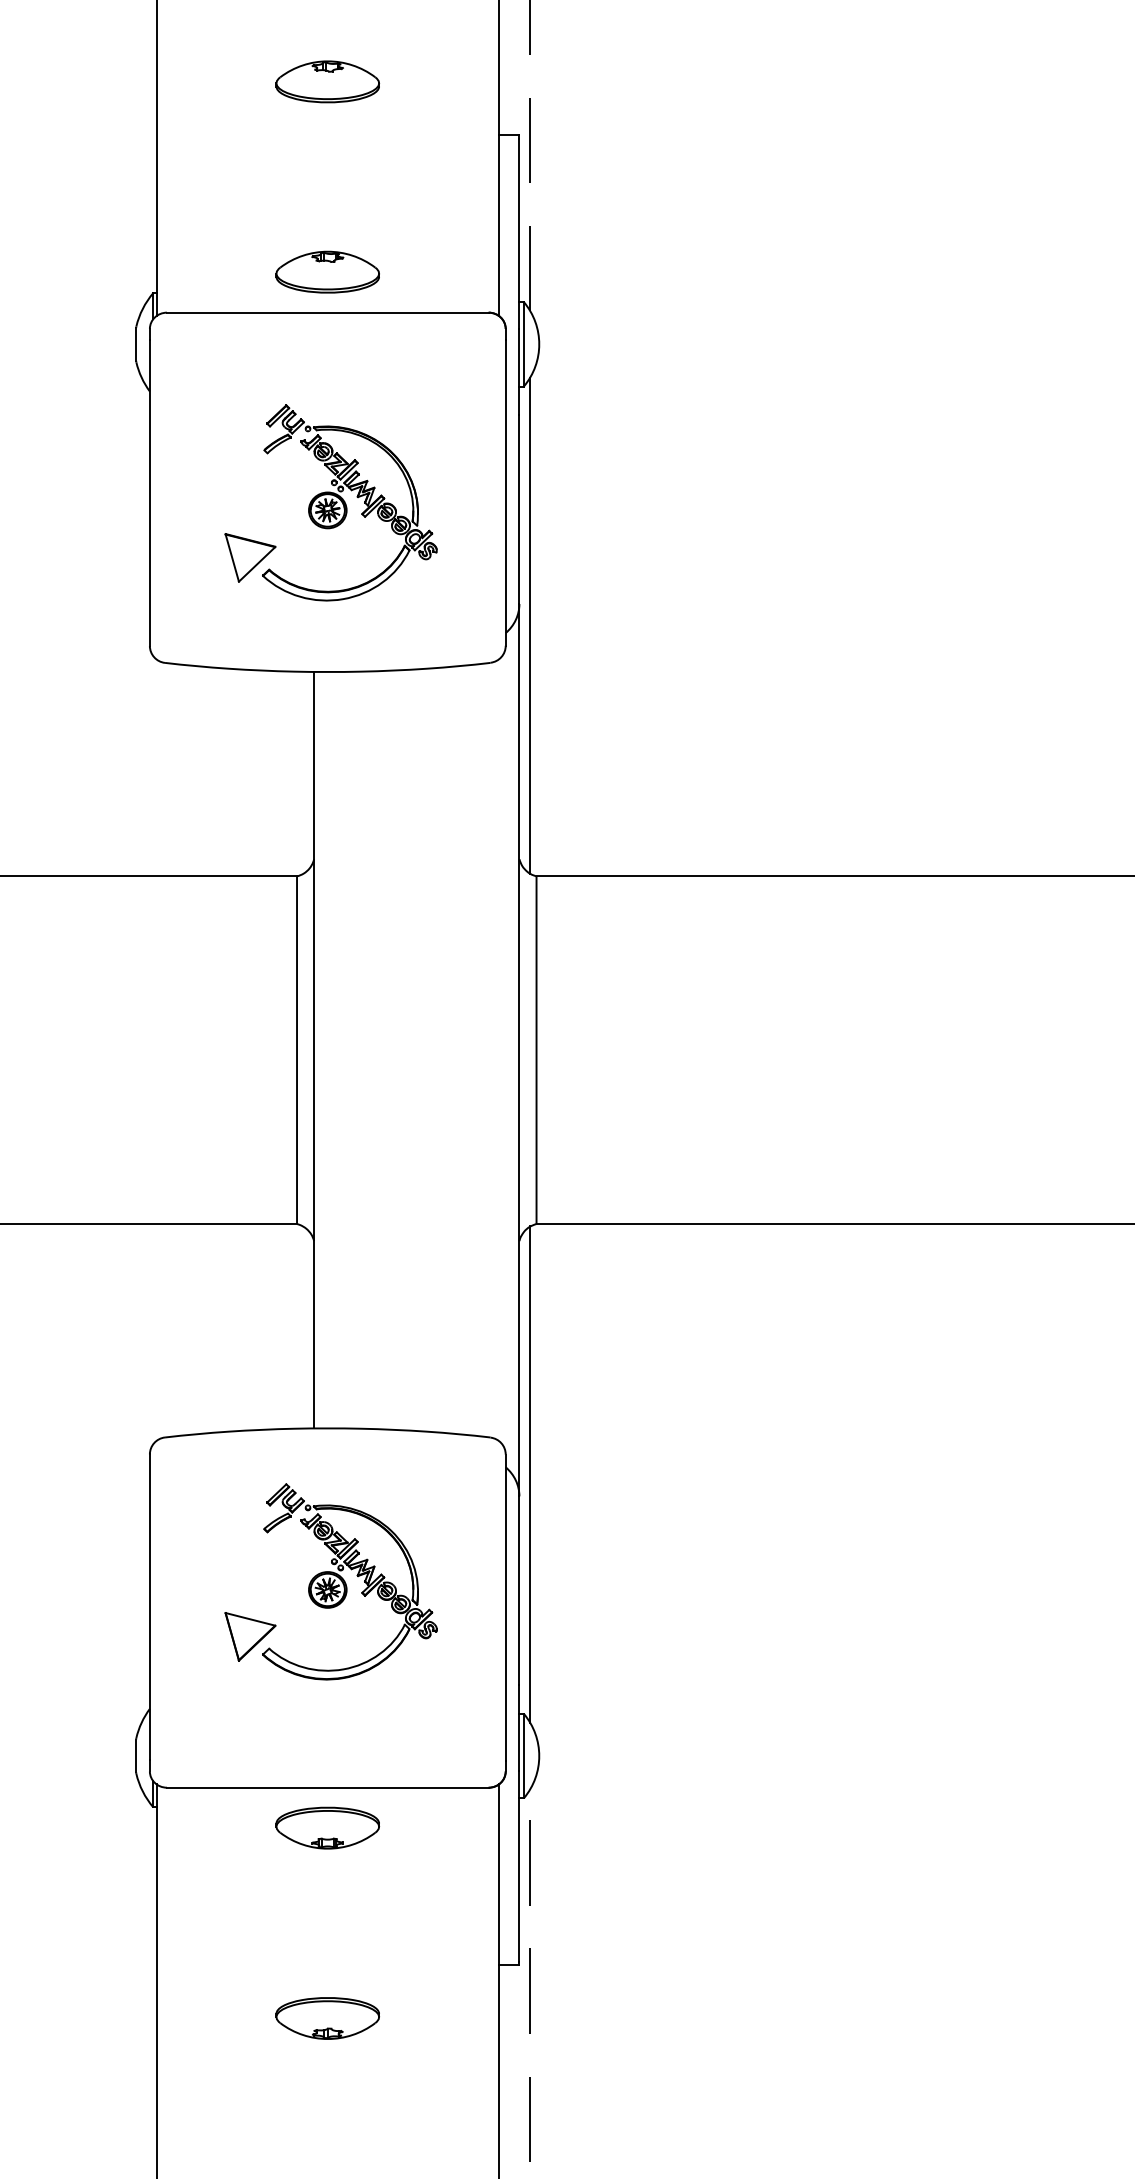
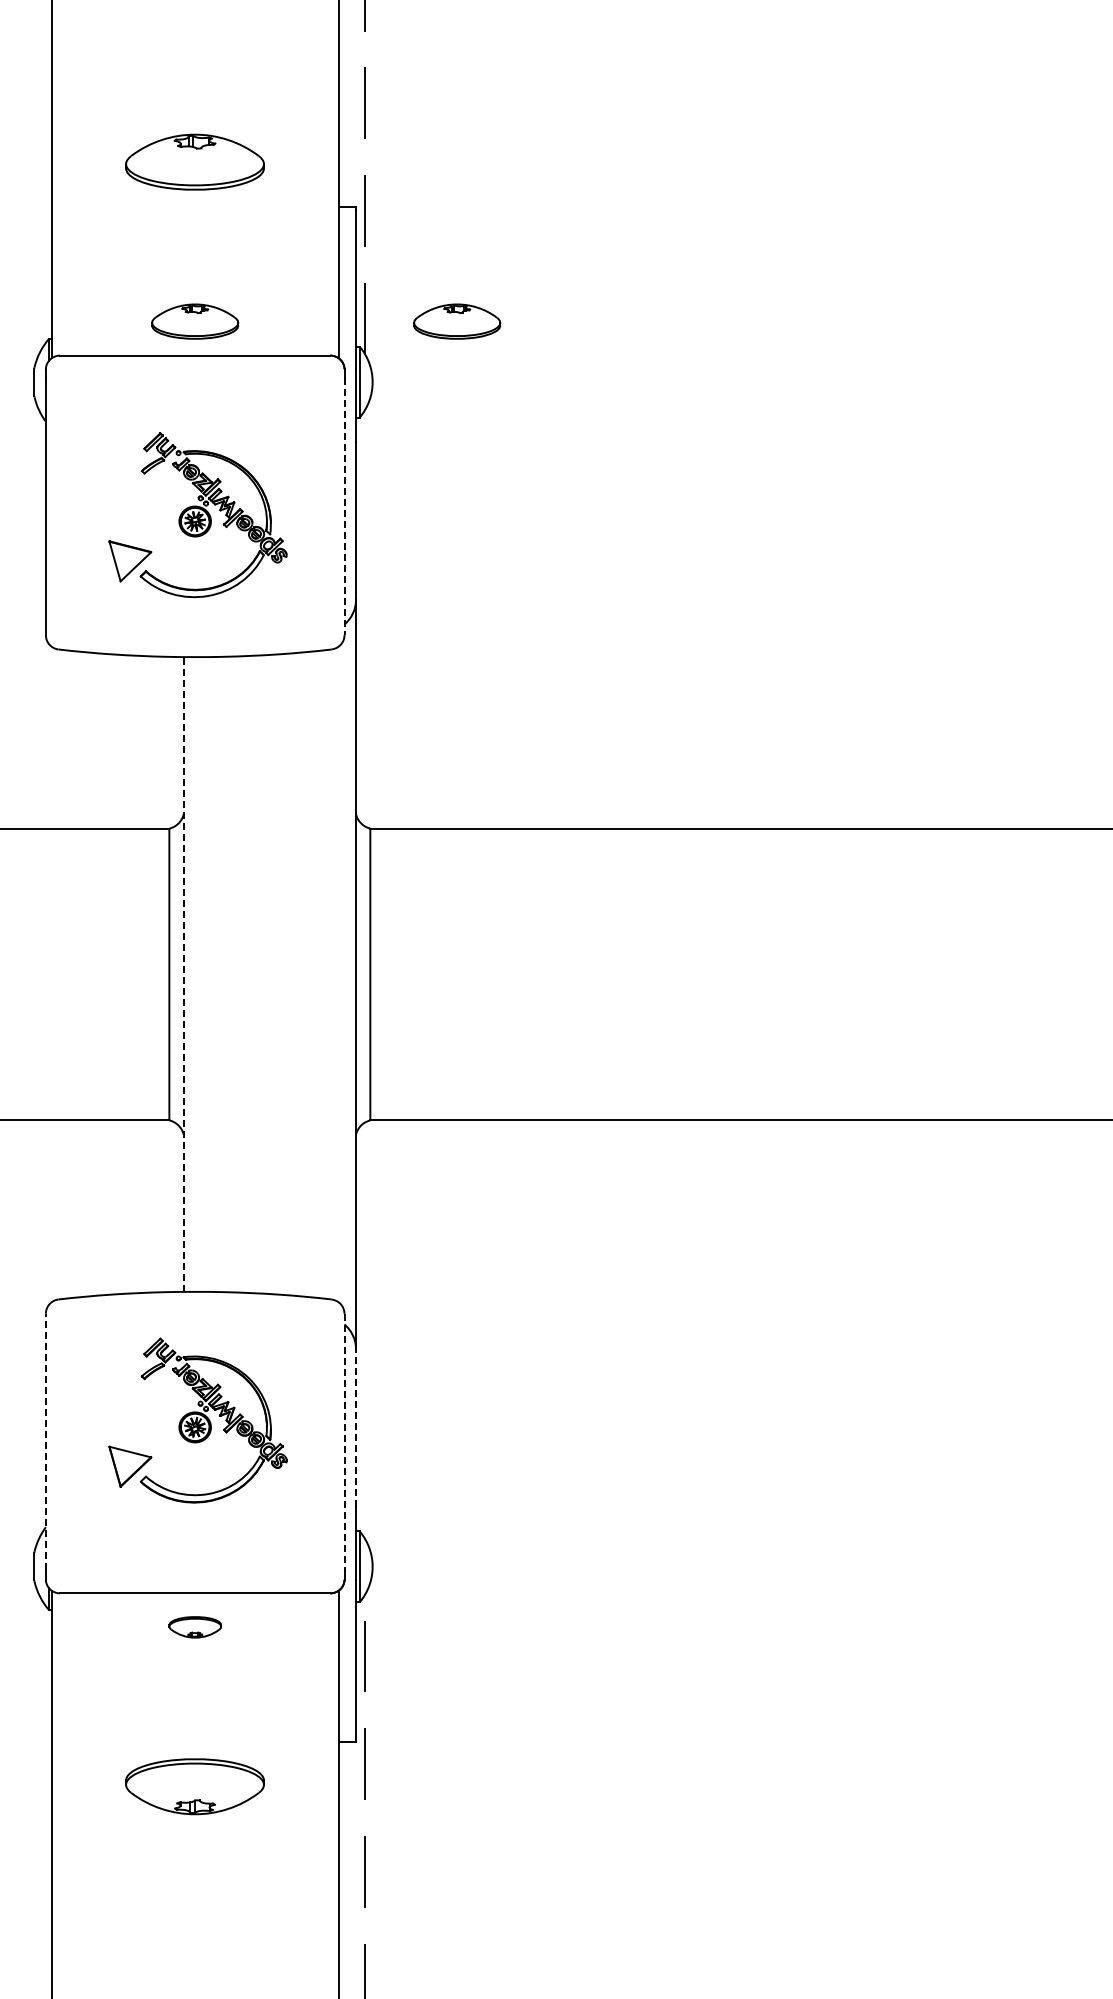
part: (328, 81) -> (195, 161), size x1.6
part: (640, 272) -> (457, 321), added
line: (505, 493) -> (344, 507), solid -> dashed
line: (530, 625) -> (365, 618), removed
line: (313, 1049) -> (183, 973), solid -> dashed
line: (530, 1474) -> (365, 1330), removed
line: (520, 1590) -> (356, 1427), solid -> dashed
line: (149, 1606) -> (45, 1441), solid -> dashed
line: (505, 1607) -> (344, 1442), solid -> dashed
part: (328, 1828) -> (195, 1627), size x0.6
part: (328, 2019) -> (195, 1787), size x1.6

